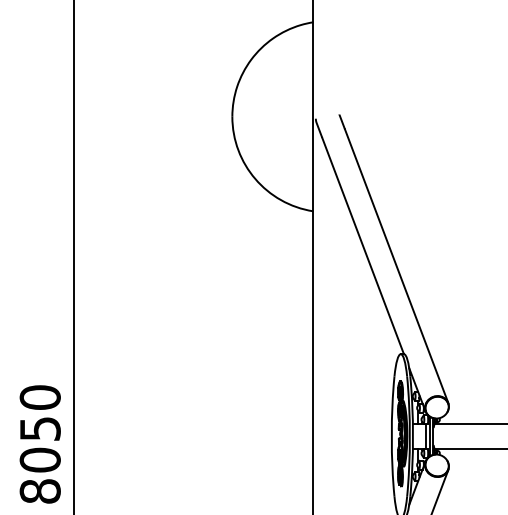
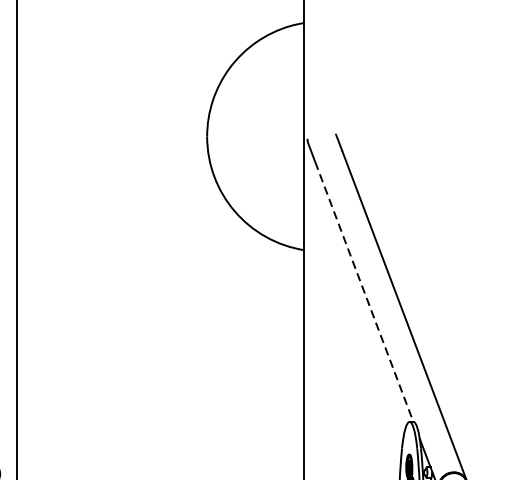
line: (363, 246) -> (364, 292), solid -> dashed

